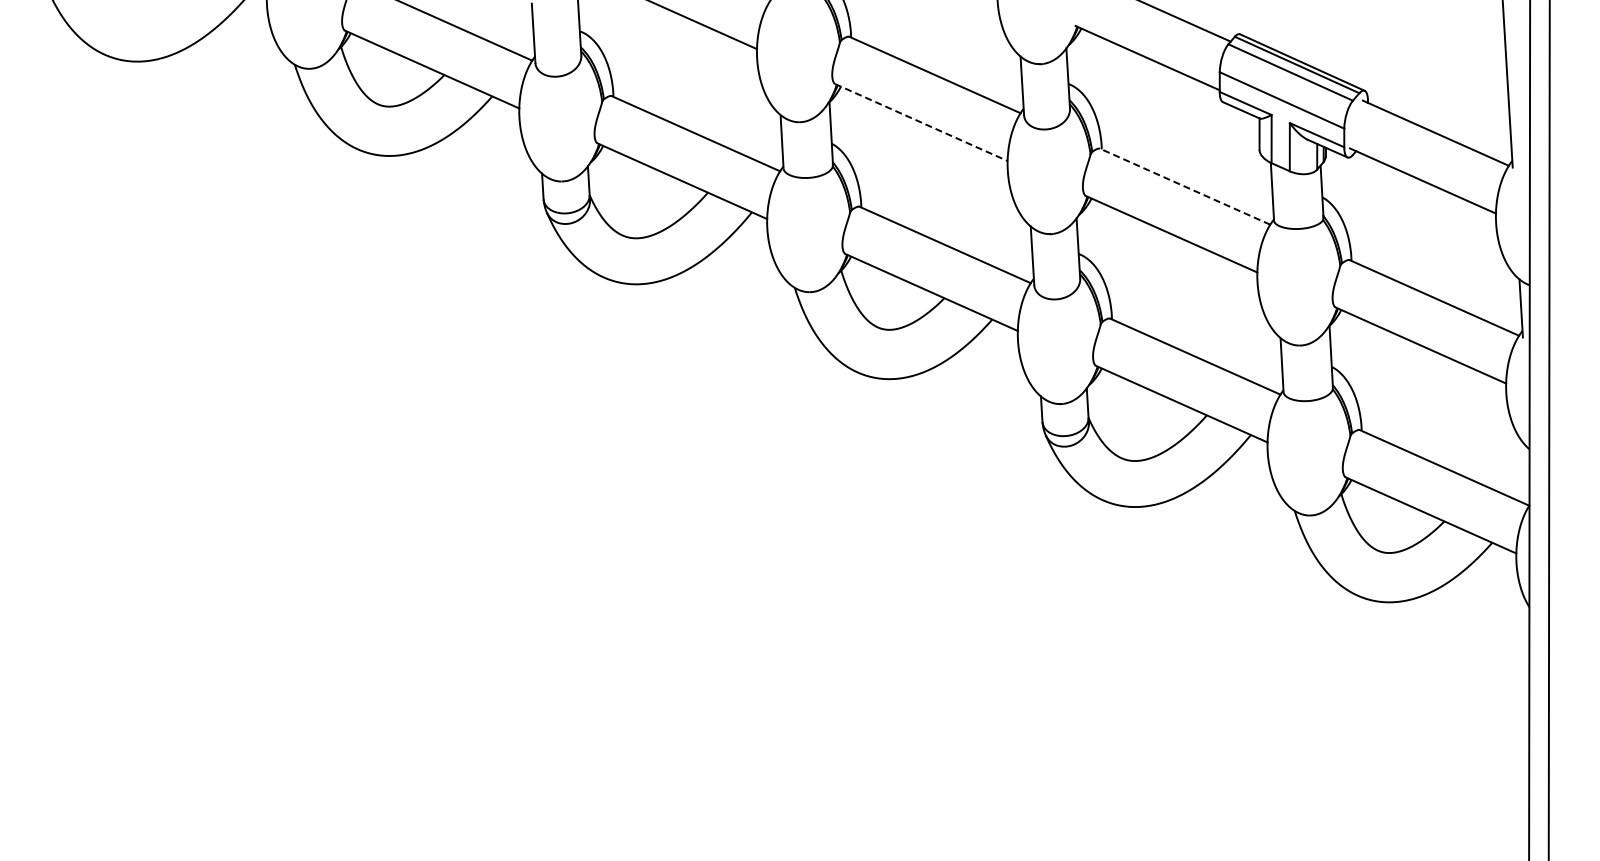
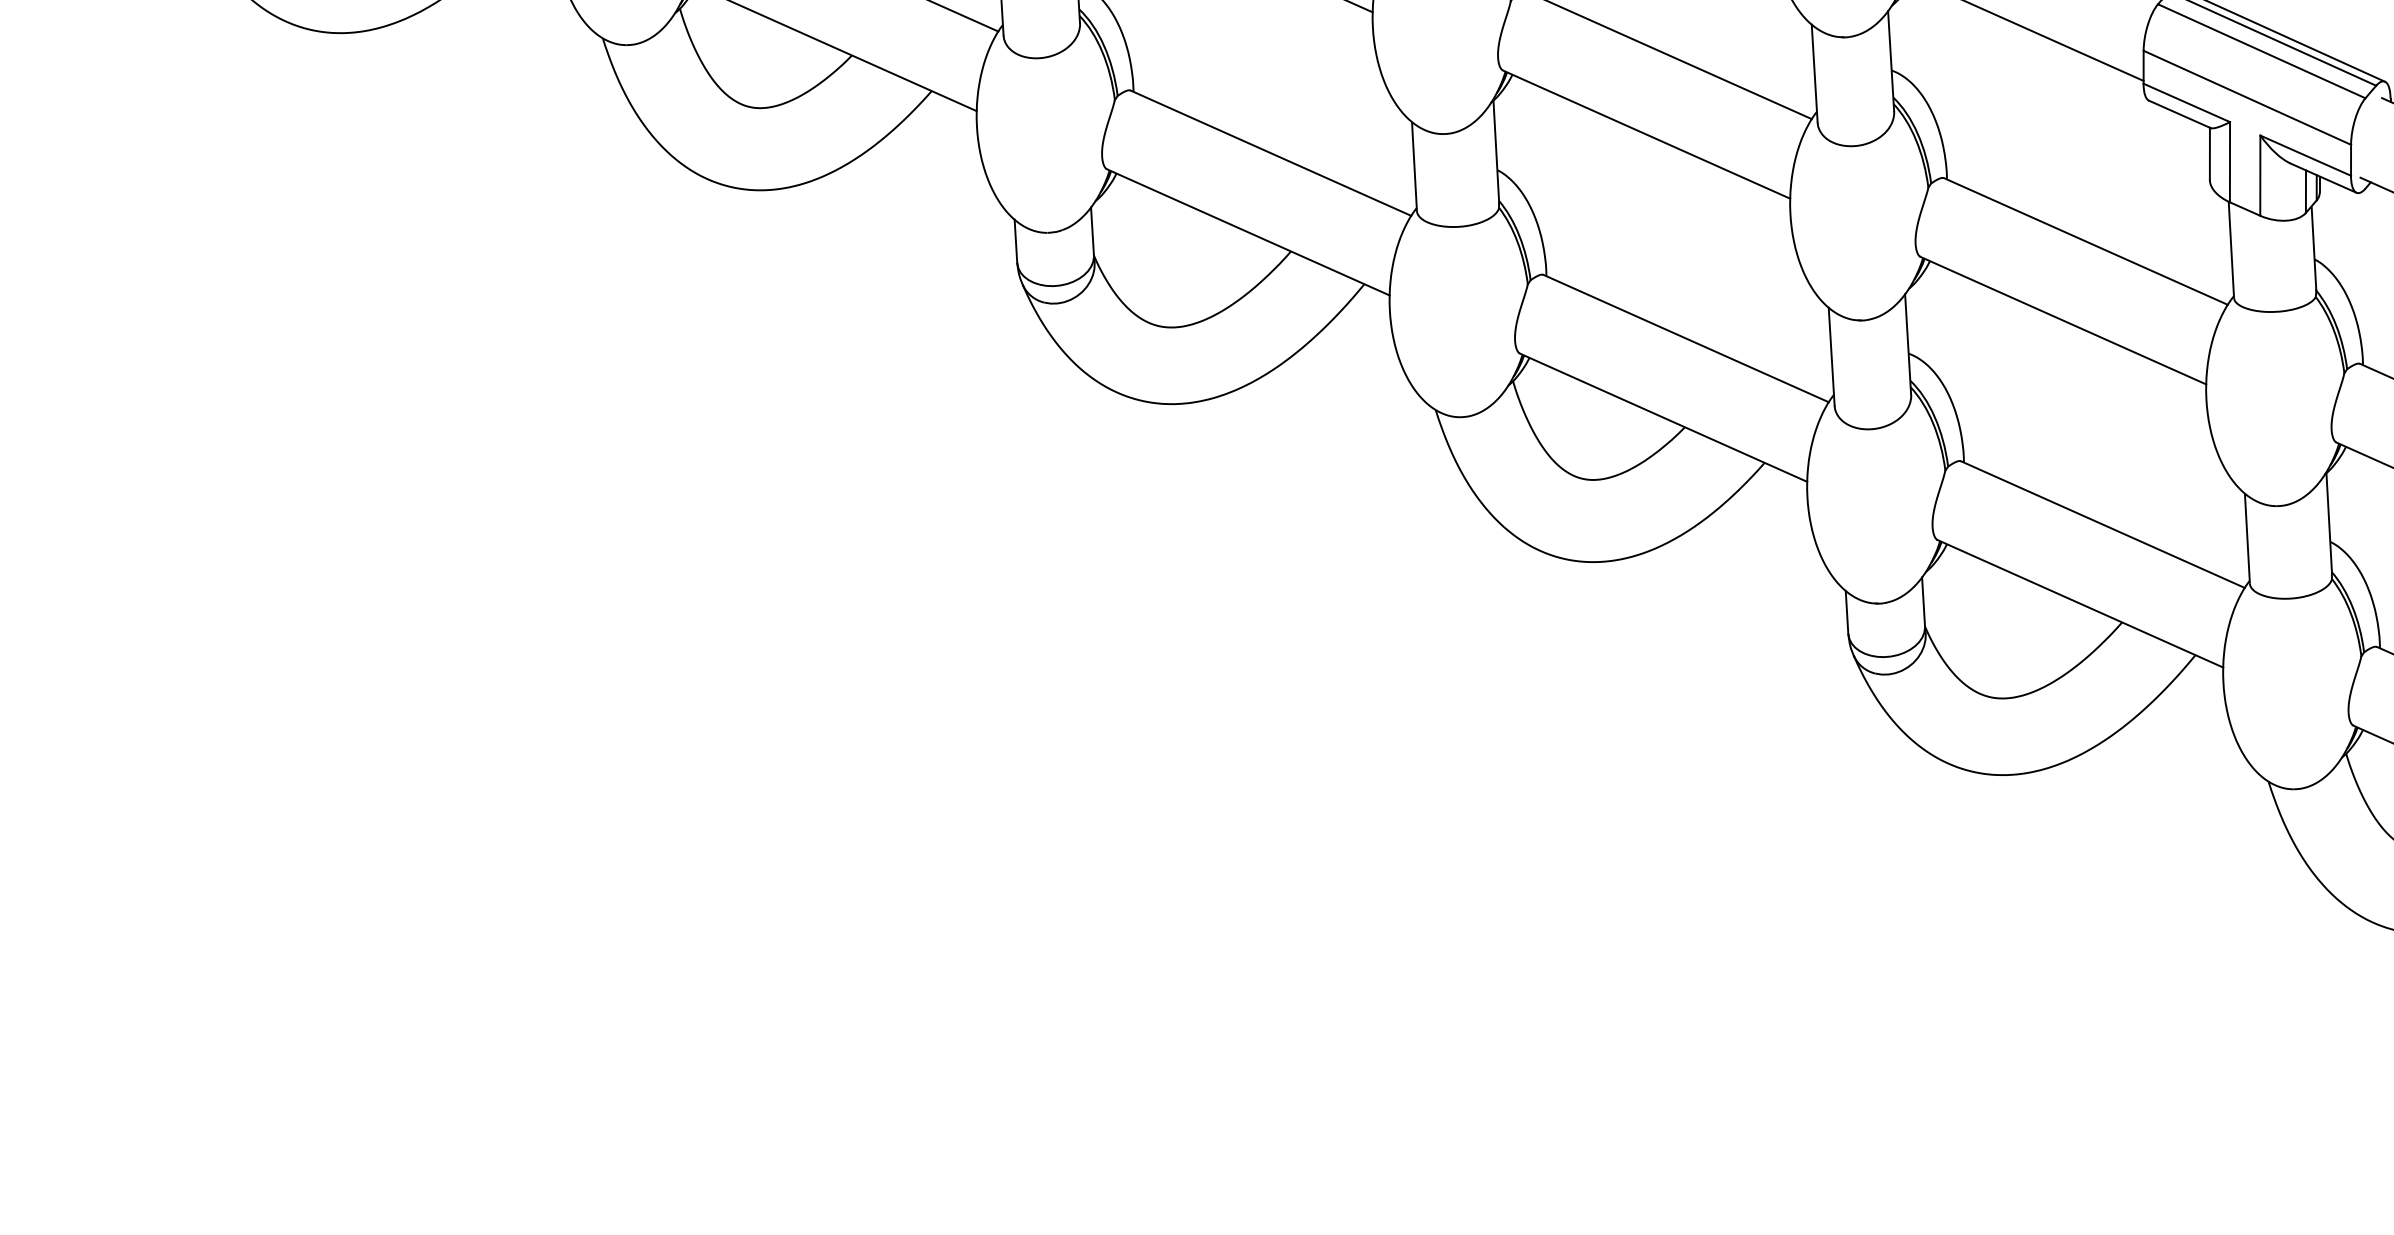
line: (921, 122) -> (1646, 134), dashed -> solid
line: (1184, 186) -> (2084, 241), dashed -> solid

